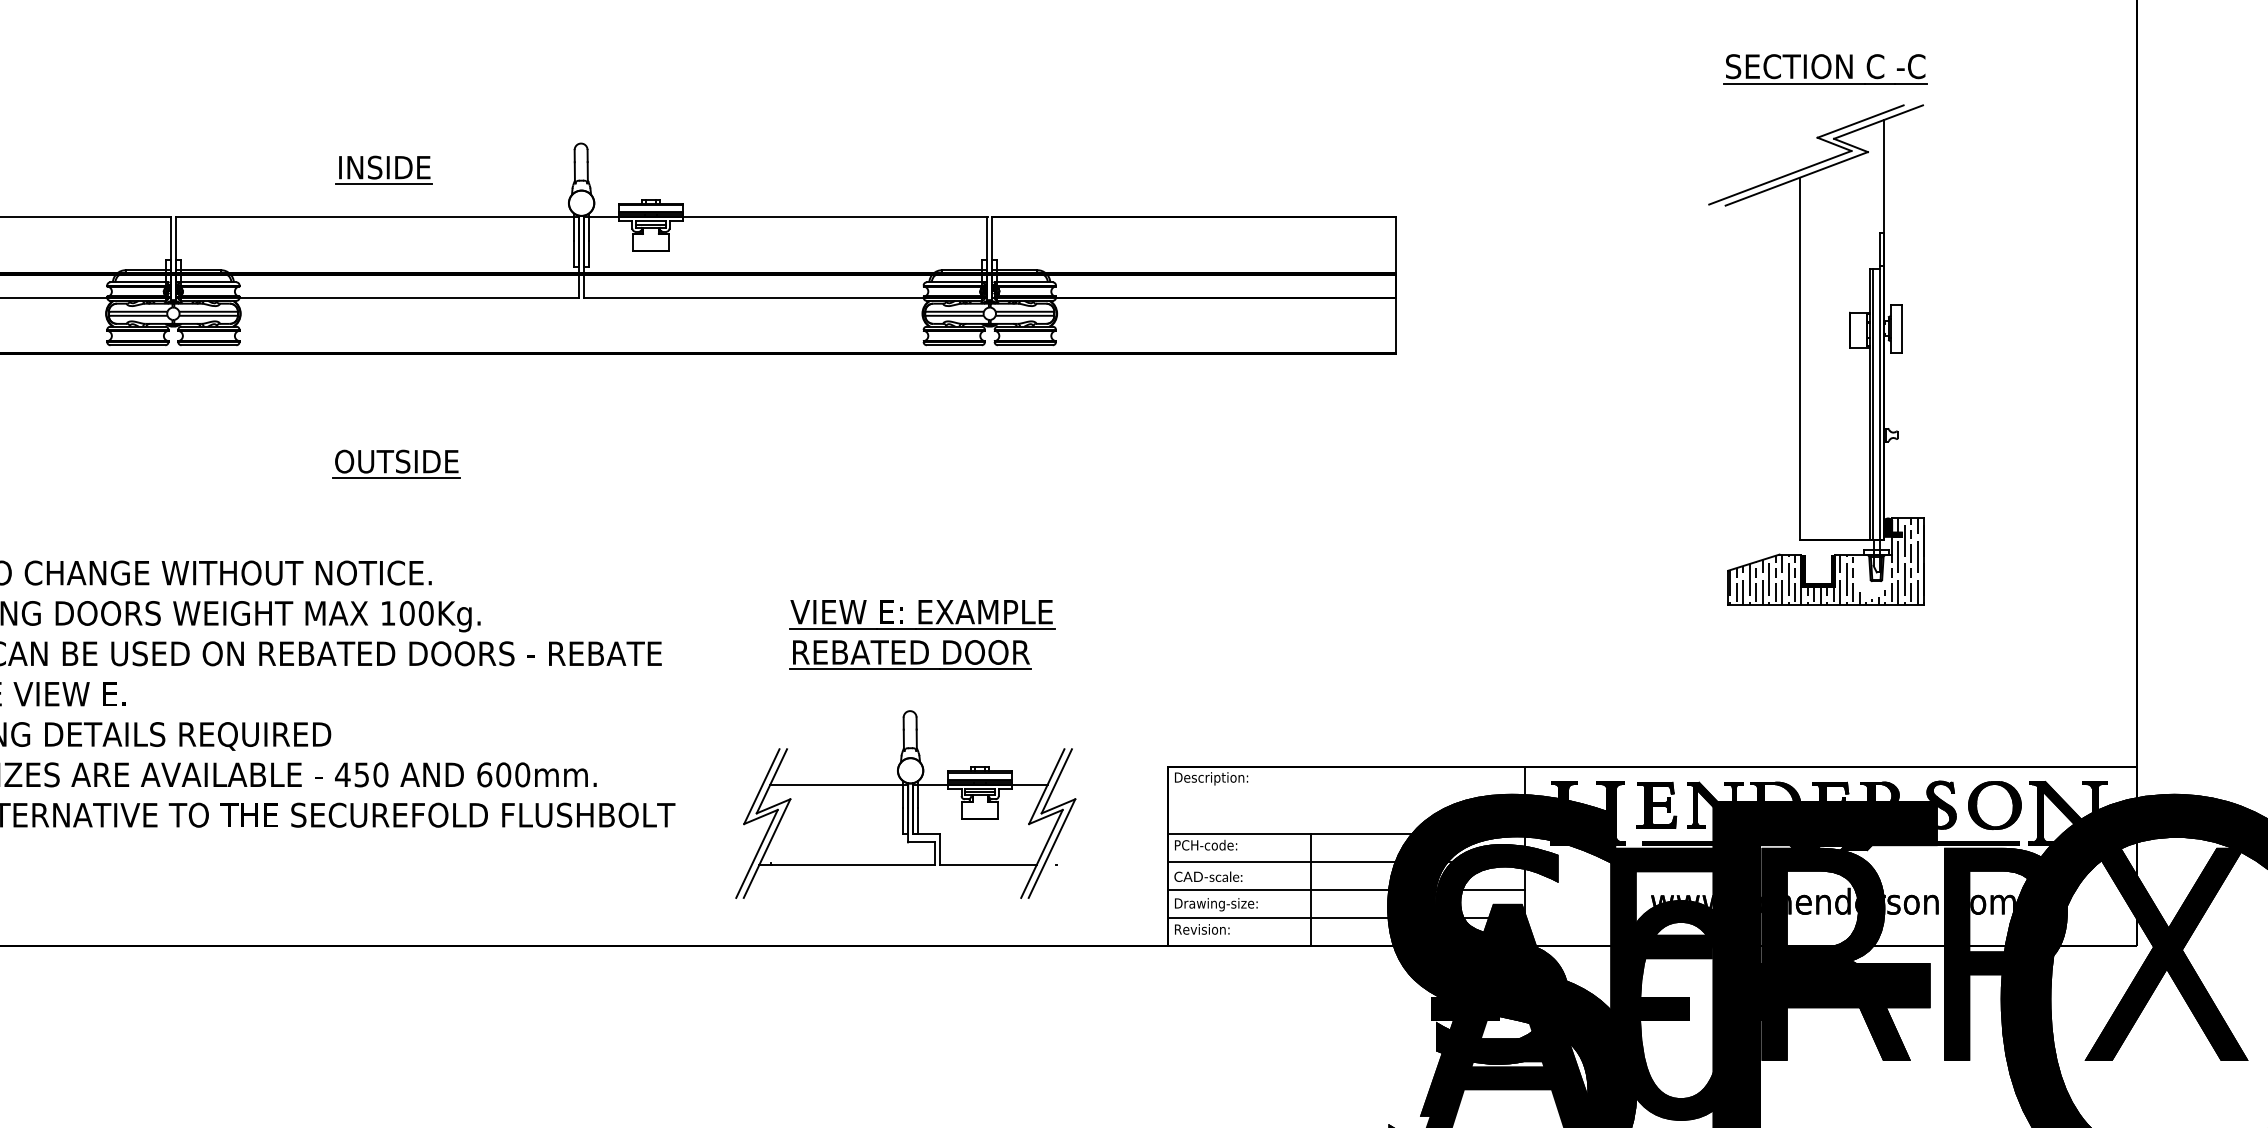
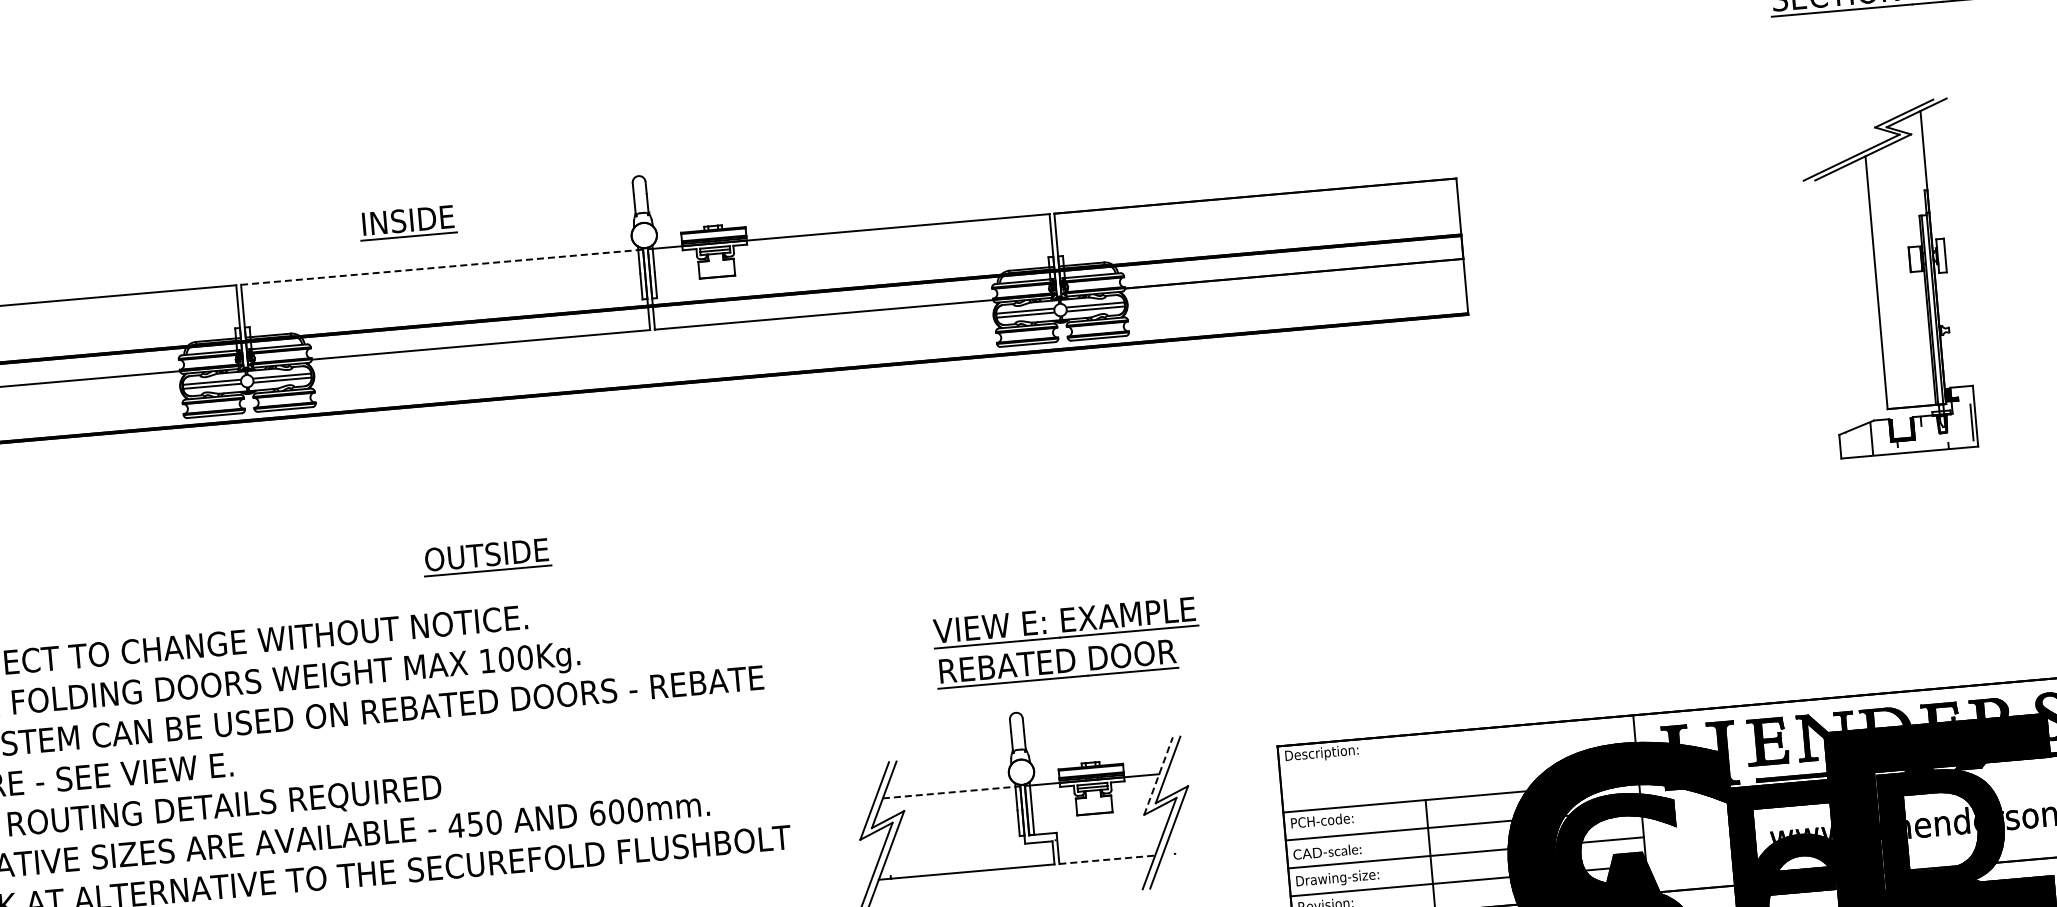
part: (383, 169) -> (407, 222), moved
line: (377, 217) -> (442, 267), solid -> dashed
part: (1816, 354) -> (1887, 278), size x0.7
part: (396, 463) -> (486, 556), moved
part: (922, 634) -> (1067, 642), moved
line: (839, 784) -> (951, 792), solid -> dashed
line: (1046, 786) -> (1158, 776), solid -> dashed
line: (988, 865) -> (1107, 859), solid -> dashed

